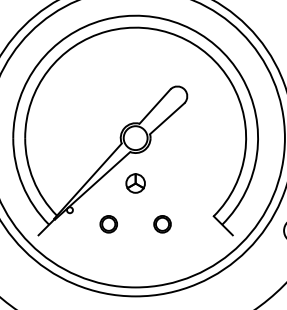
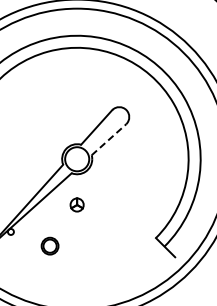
line: (167, 118) -> (109, 139), solid -> dashed
part: (135, 183) -> (77, 204), size x0.7
circle: (162, 224) -> (104, 246), removed

